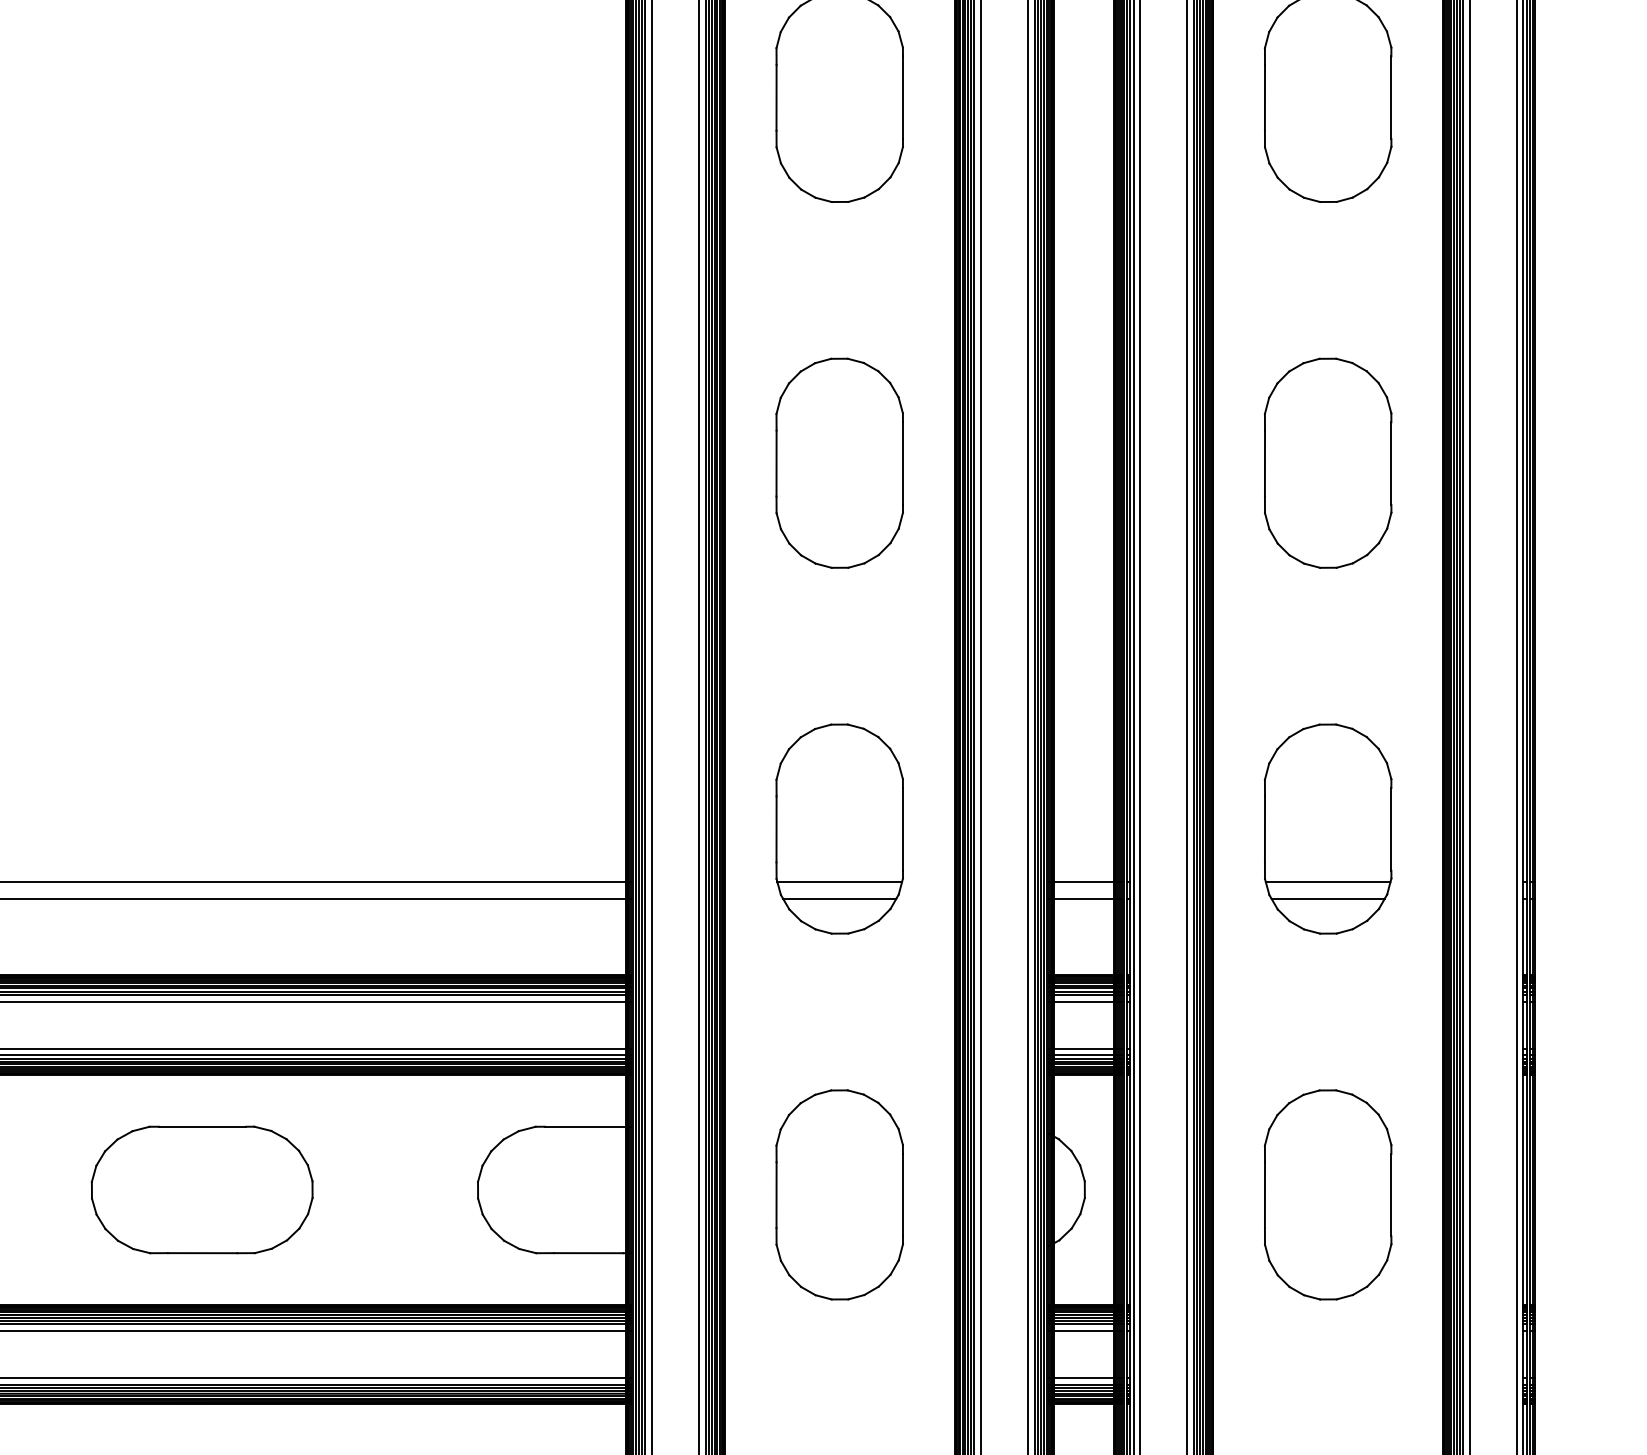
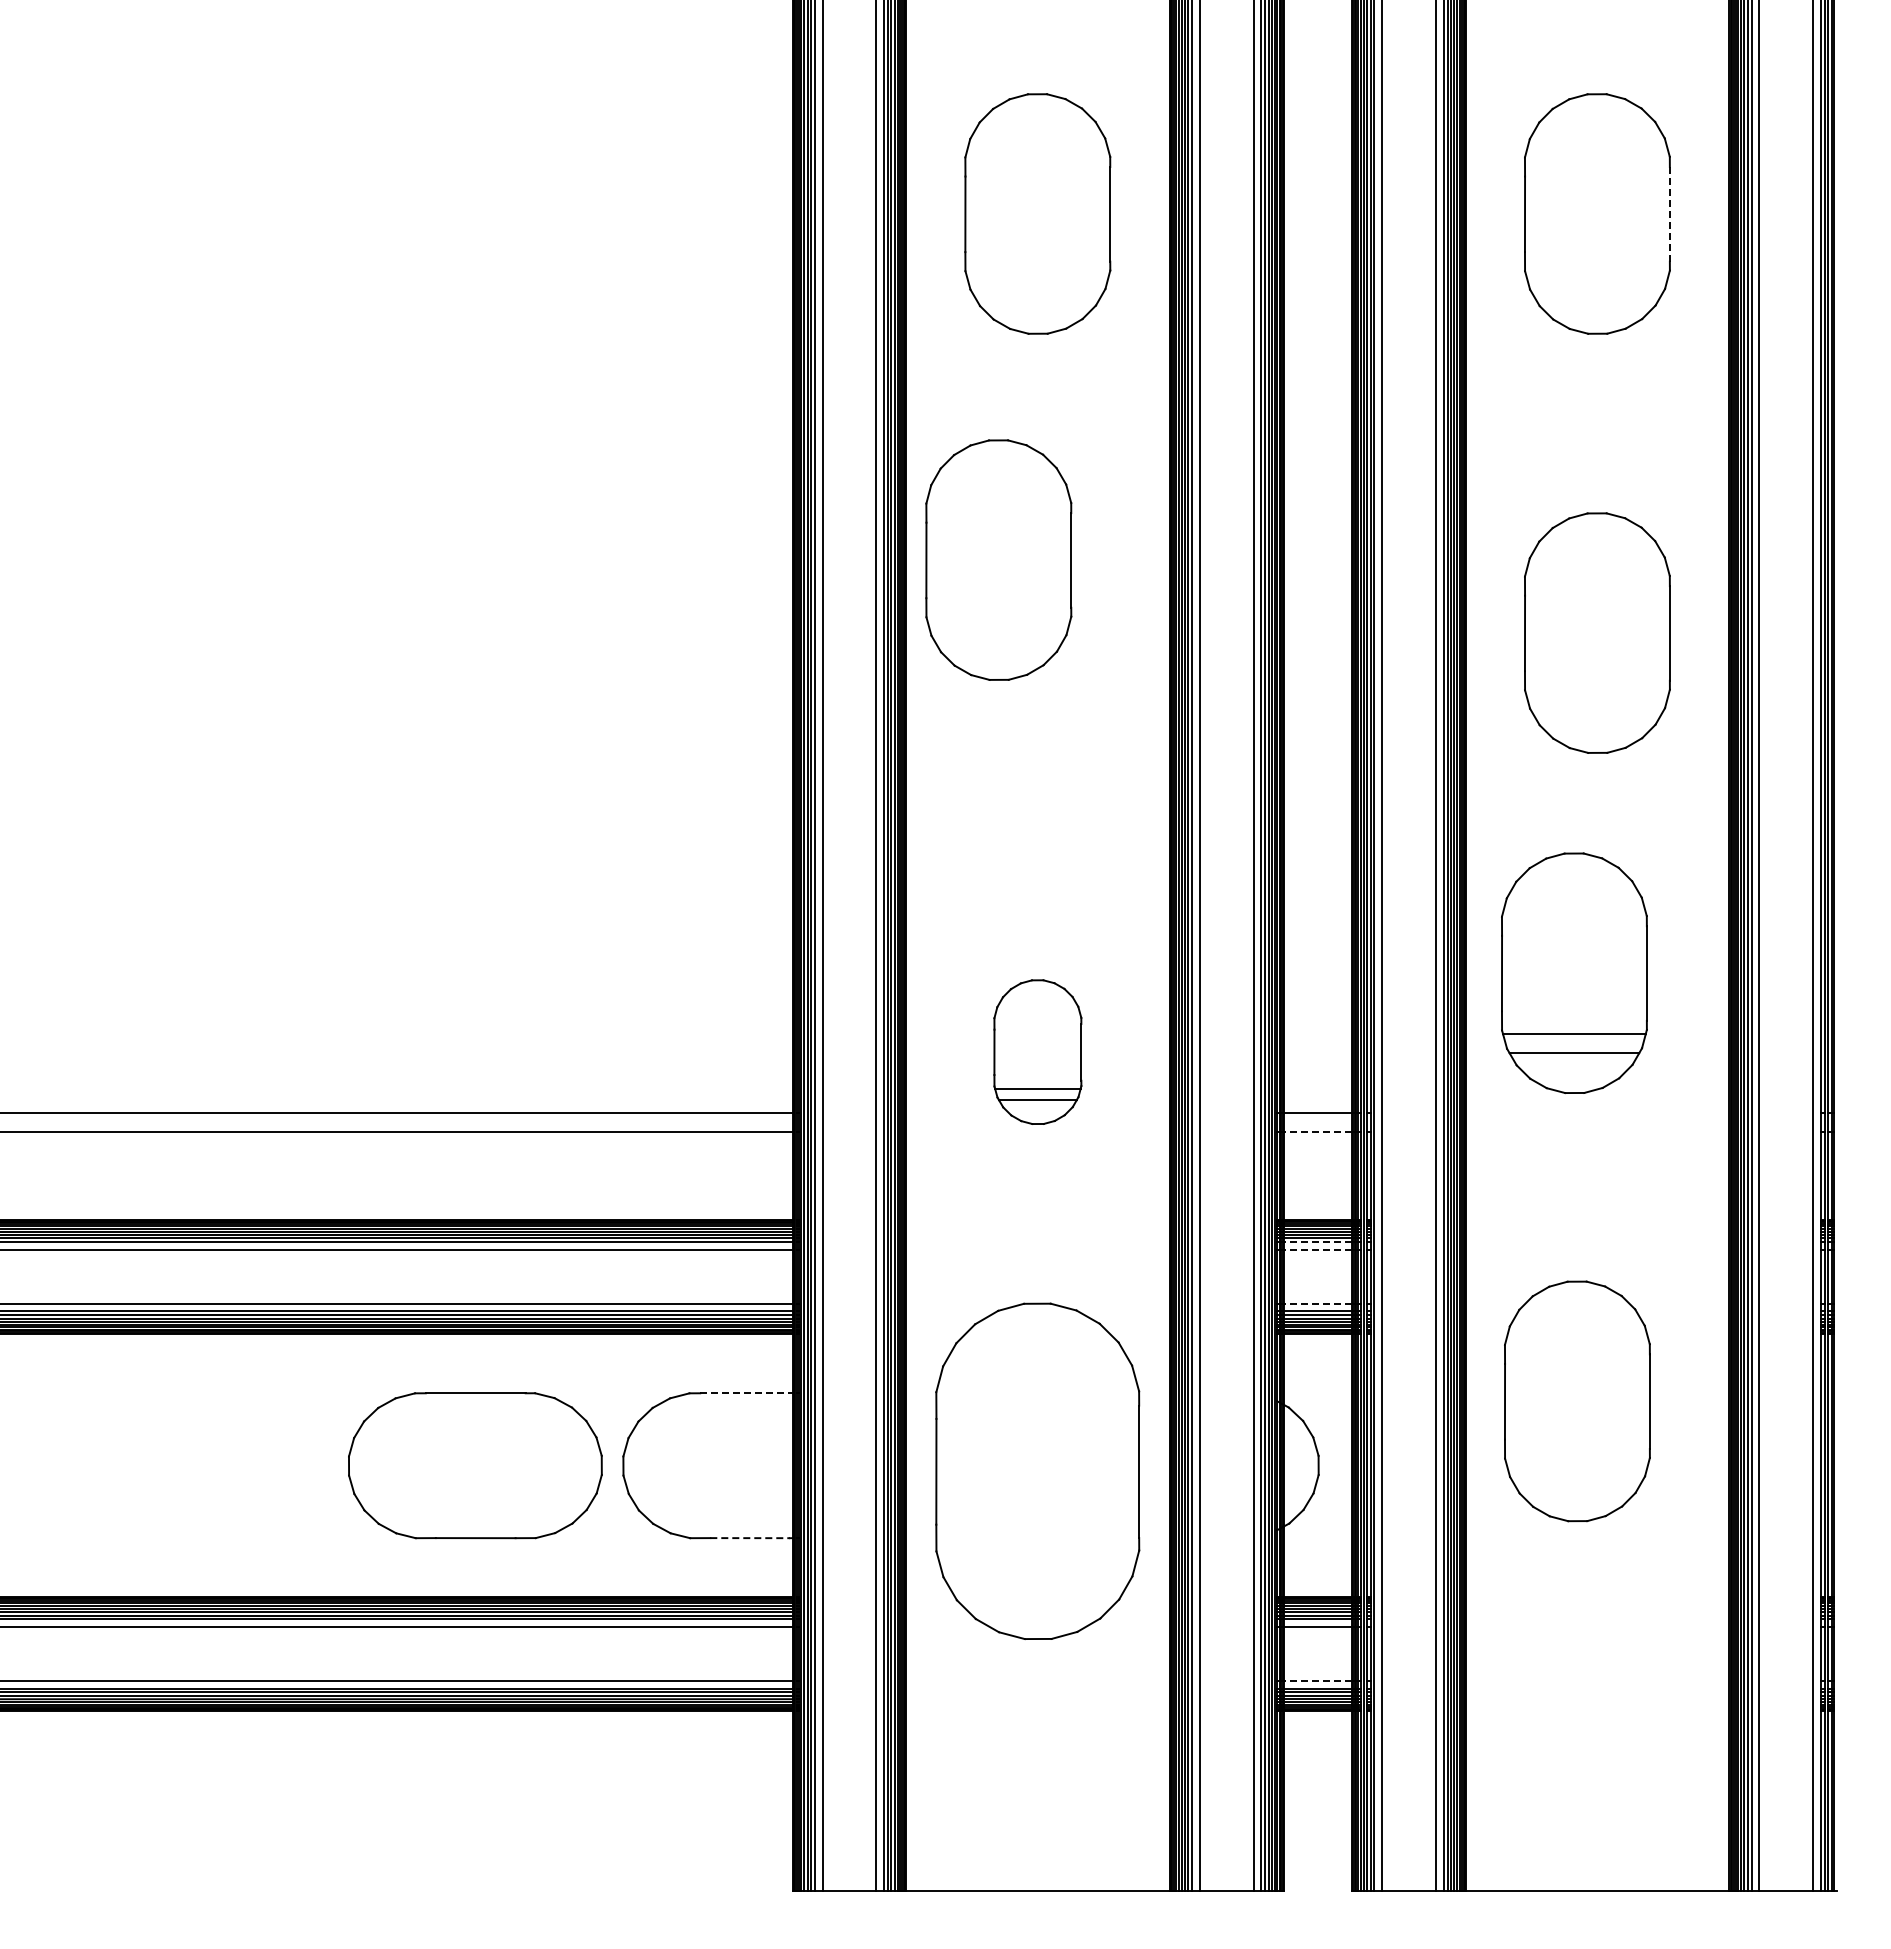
line: (1391, 97) -> (1669, 214), solid -> dashed
part: (839, 462) -> (998, 559), moved
part: (839, 828) -> (1037, 1051), size x0.6
part: (1328, 829) -> (1574, 973), moved
line: (1083, 899) -> (1317, 1132), solid -> dashed
line: (1083, 995) -> (1317, 1242), solid -> dashed
line: (1083, 1001) -> (1317, 1249), solid -> dashed
line: (1083, 1048) -> (1317, 1303), solid -> dashed
line: (585, 1126) -> (746, 1393), solid -> dashed
part: (202, 1189) -> (475, 1465), moved
part: (839, 1195) -> (1037, 1471), size x1.4
part: (1328, 1195) -> (1577, 1401), moved
line: (588, 1253) -> (750, 1538), solid -> dashed
line: (1083, 1377) -> (1317, 1680), solid -> dashed

